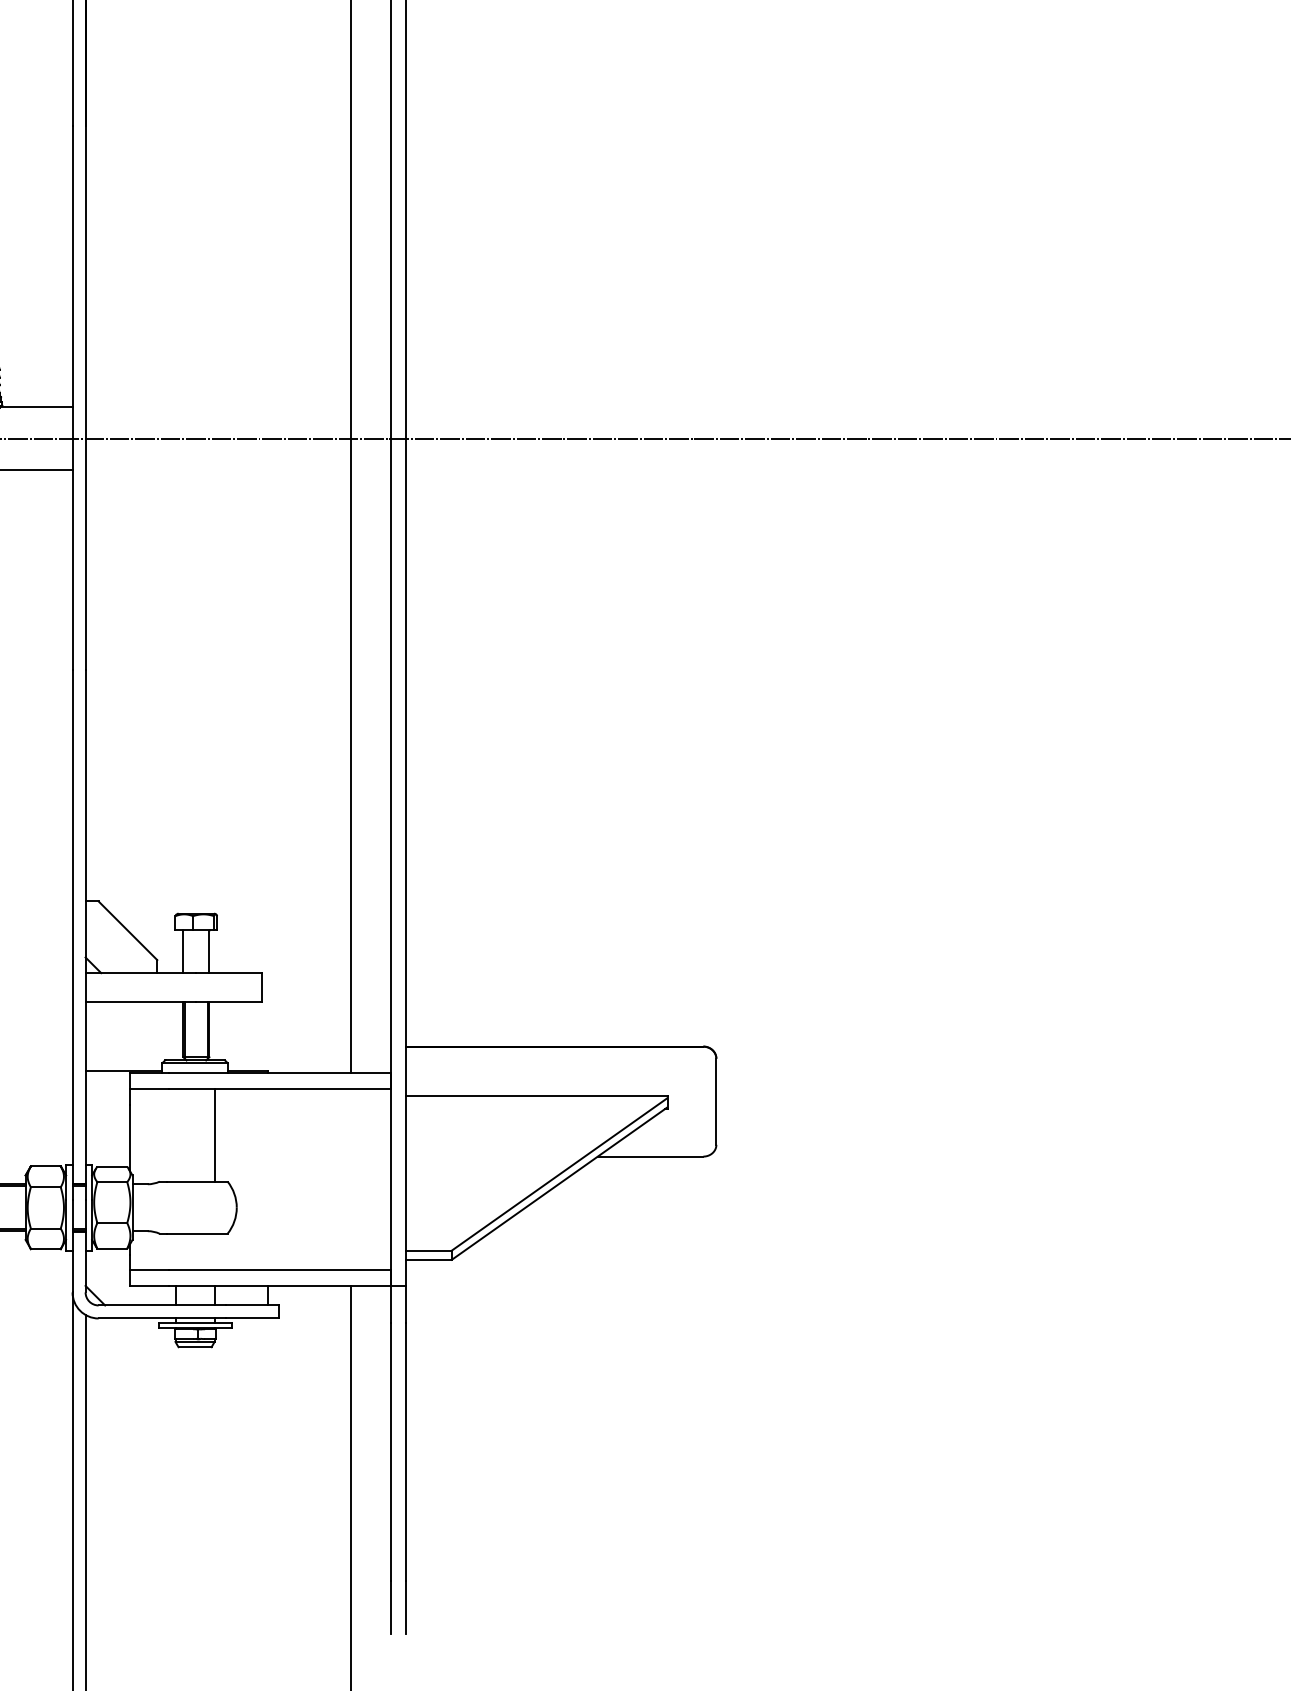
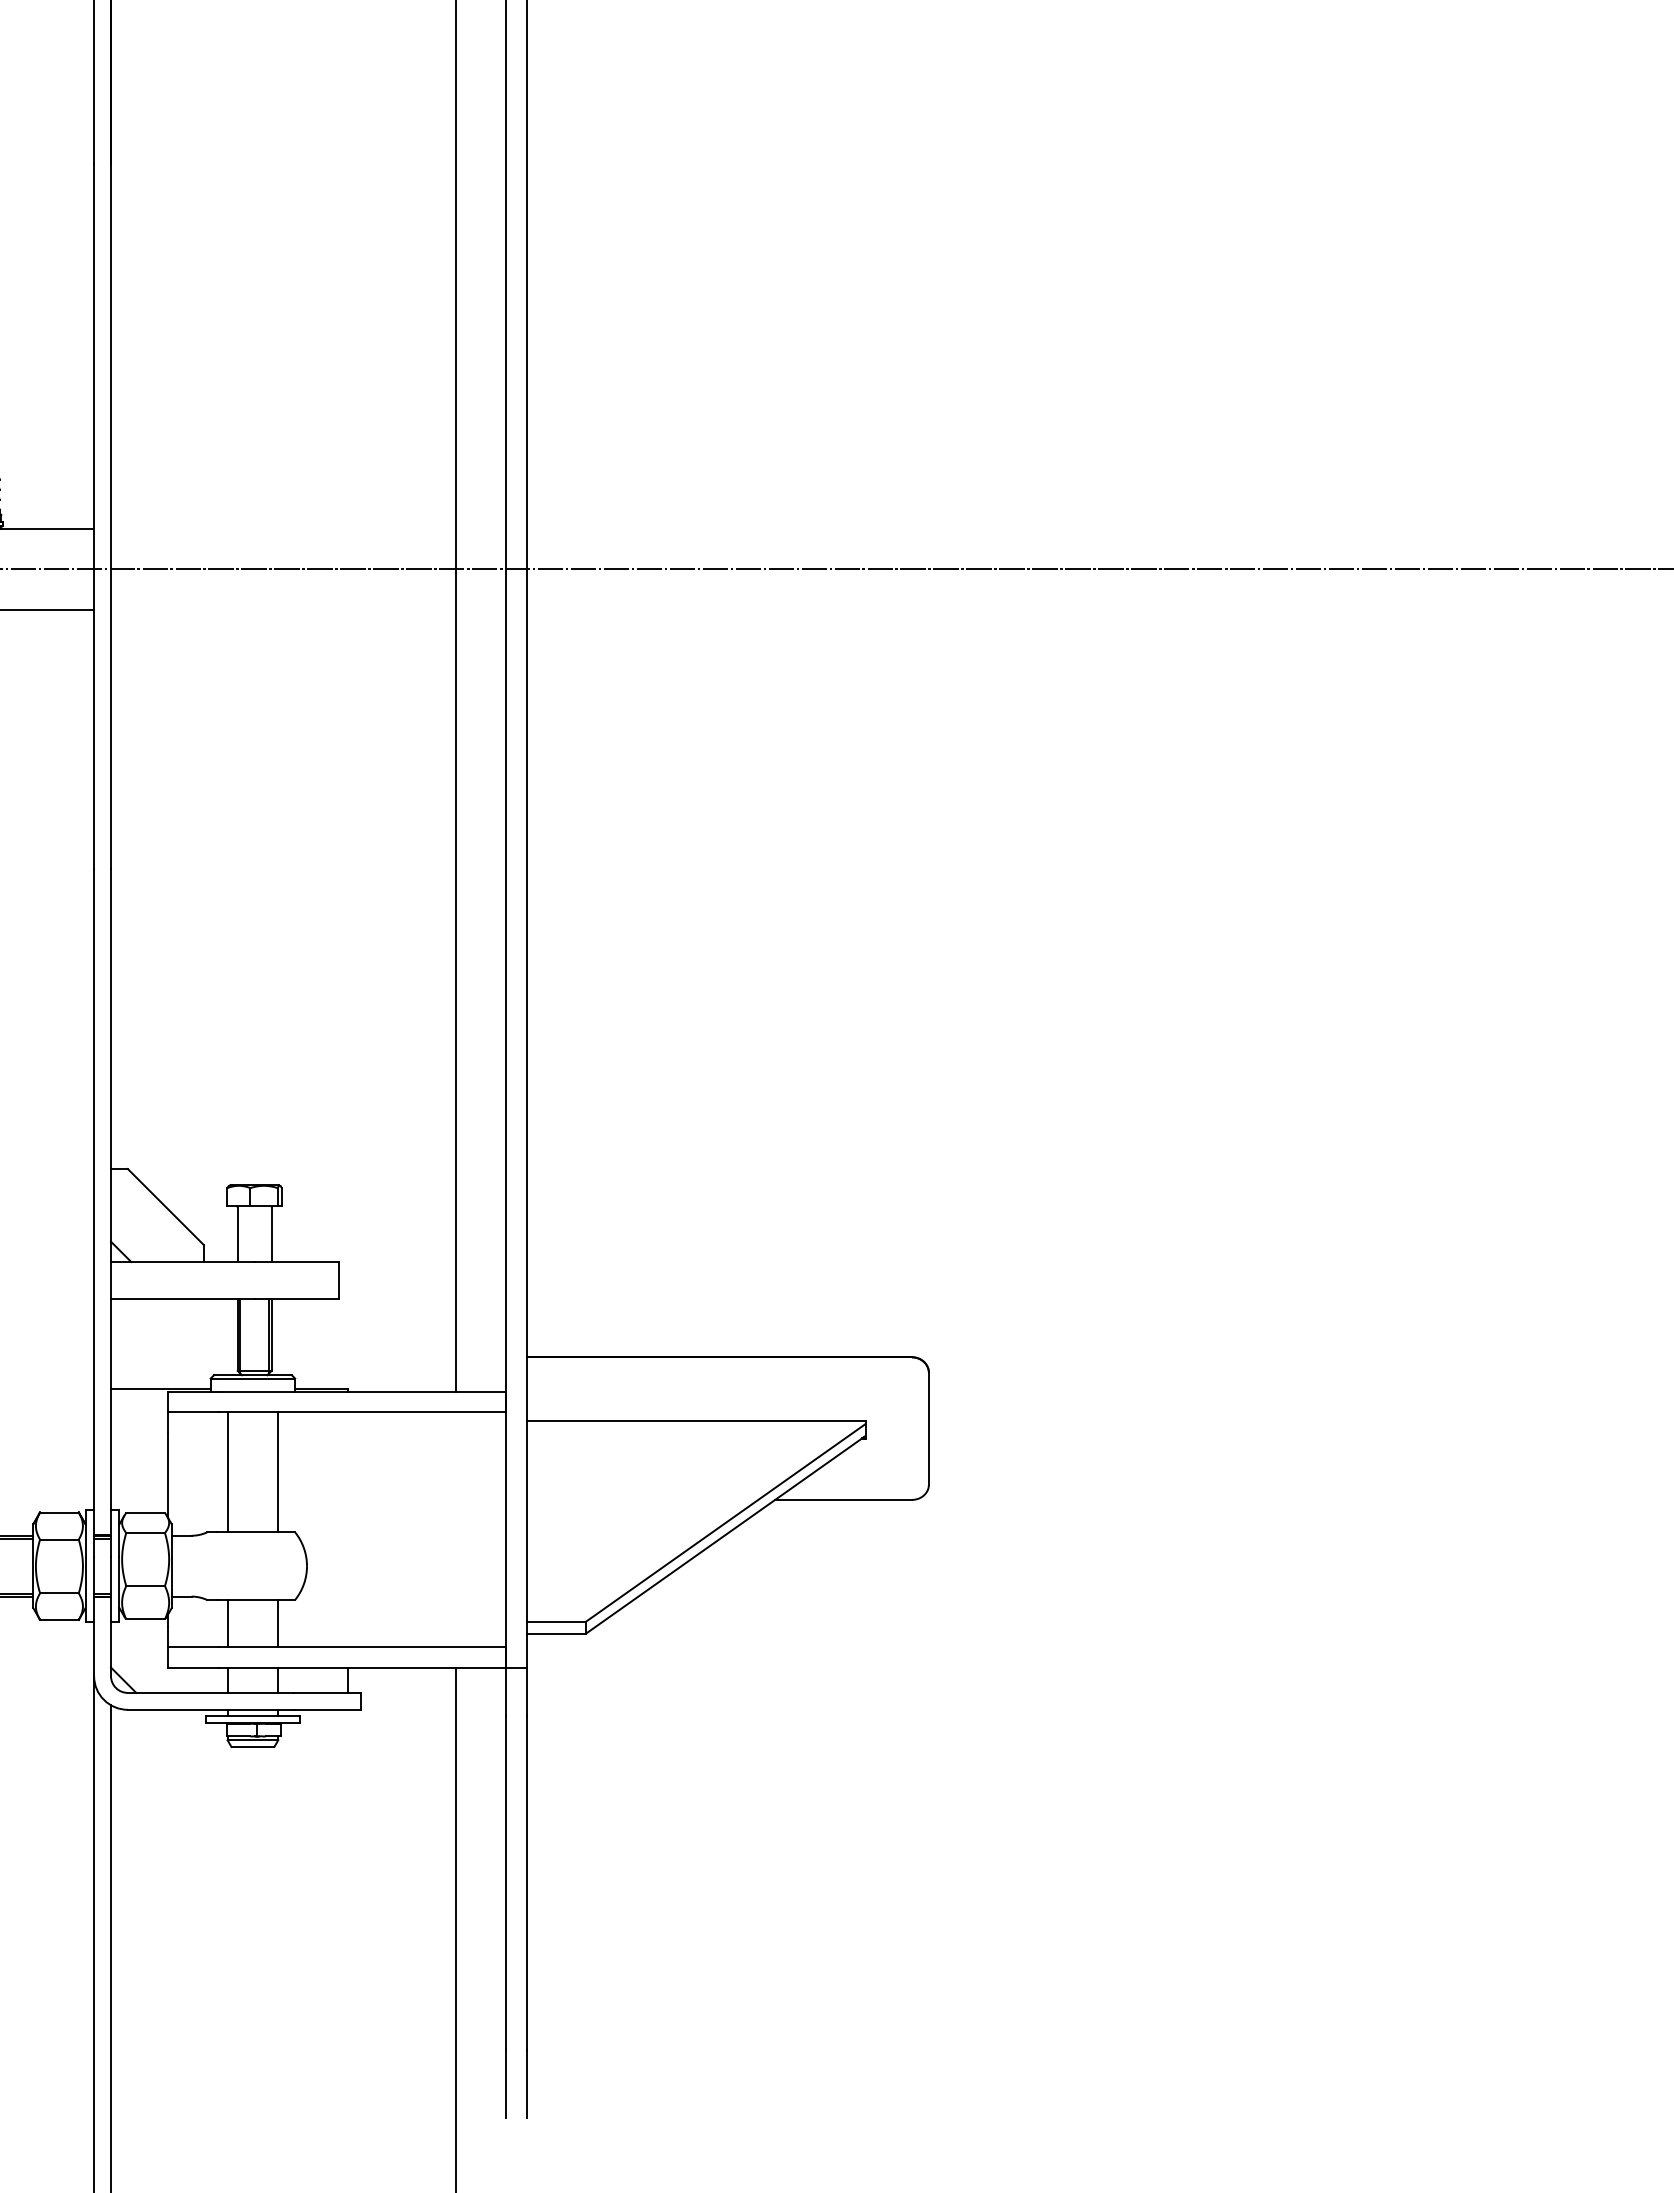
line: (175, 1135) -> (227, 1472), added
line: (175, 1251) -> (227, 1623), added
line: (214, 1251) -> (278, 1623), added

